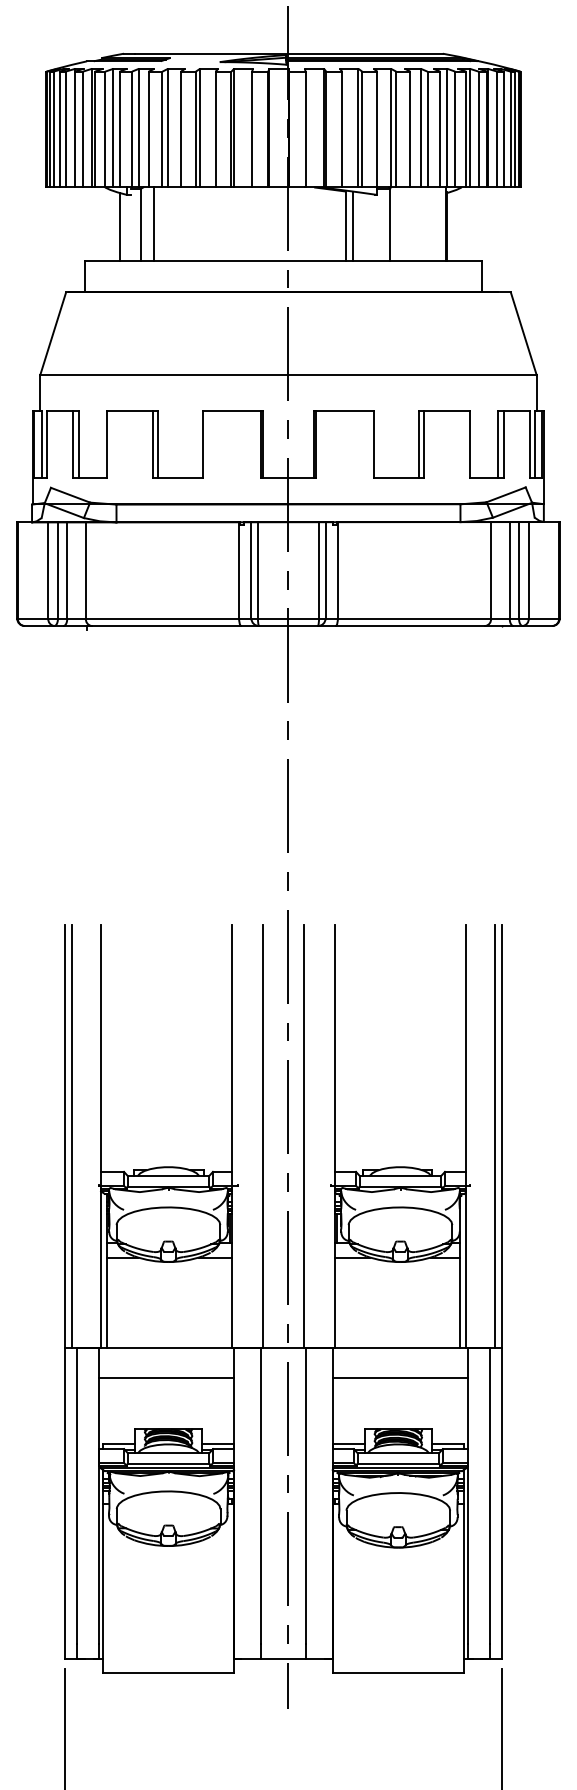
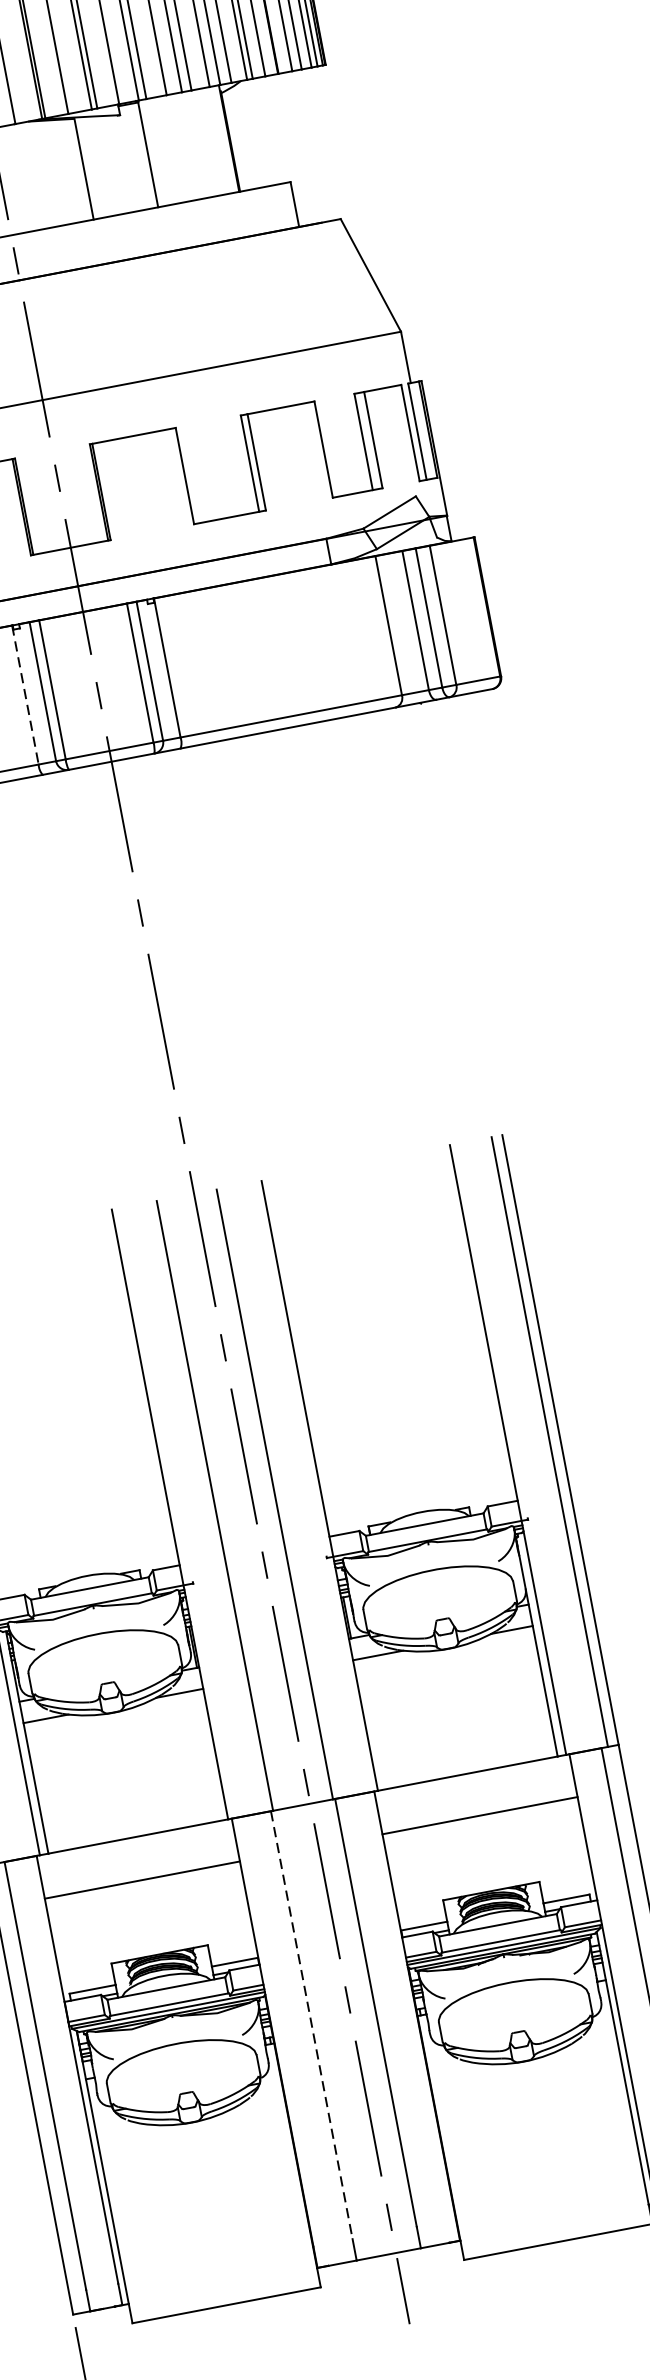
line: (353, 226) -> (95, 167), removed
line: (239, 570) -> (25, 695), solid -> dashed
line: (261, 1496) -> (312, 2025), solid -> dashed

